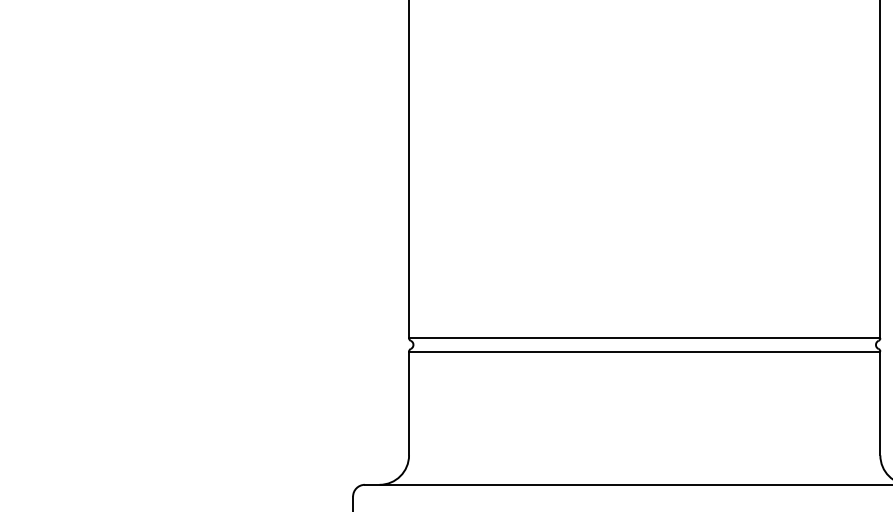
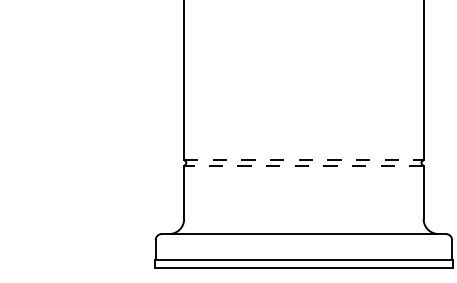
line: (643, 338) -> (303, 159), solid -> dashed
line: (643, 351) -> (303, 166), solid -> dashed

